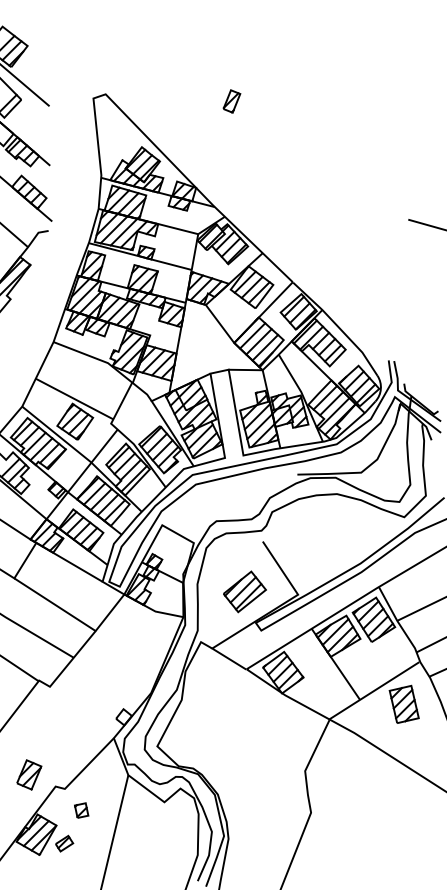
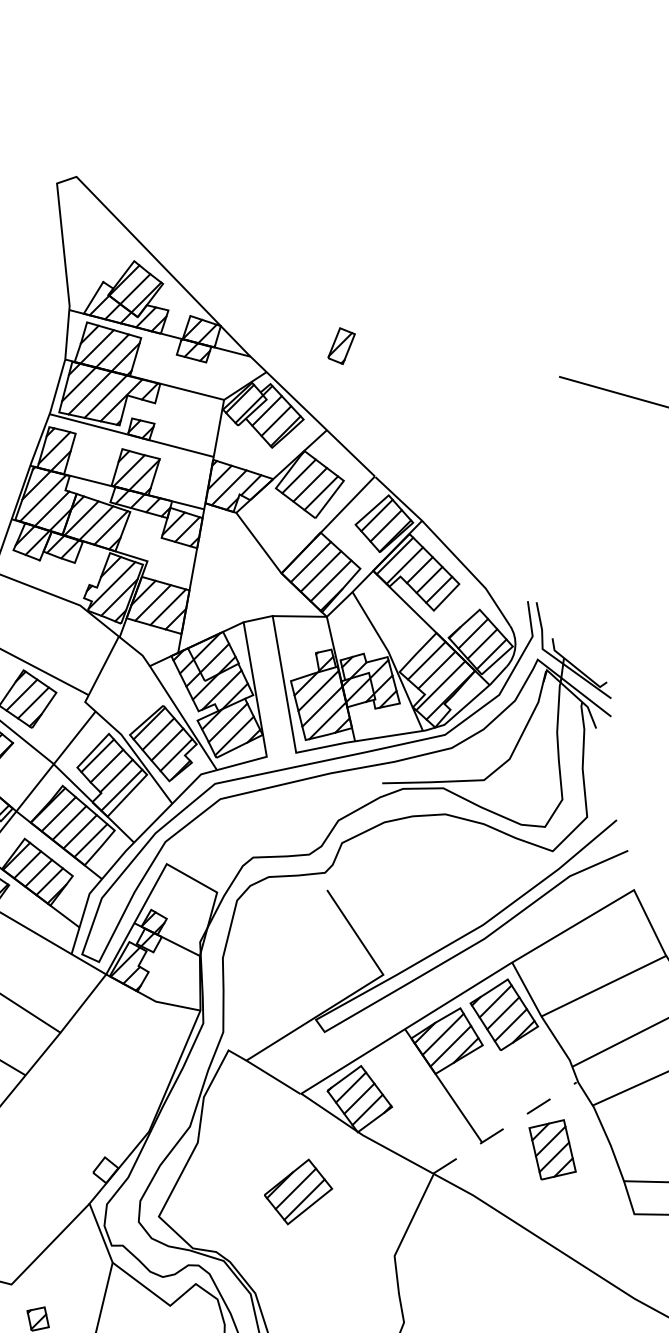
part: (231, 101) -> (340, 346), moved
part: (244, 591) -> (297, 1191), moved
line: (374, 690) -> (505, 1127), solid -> dashed

